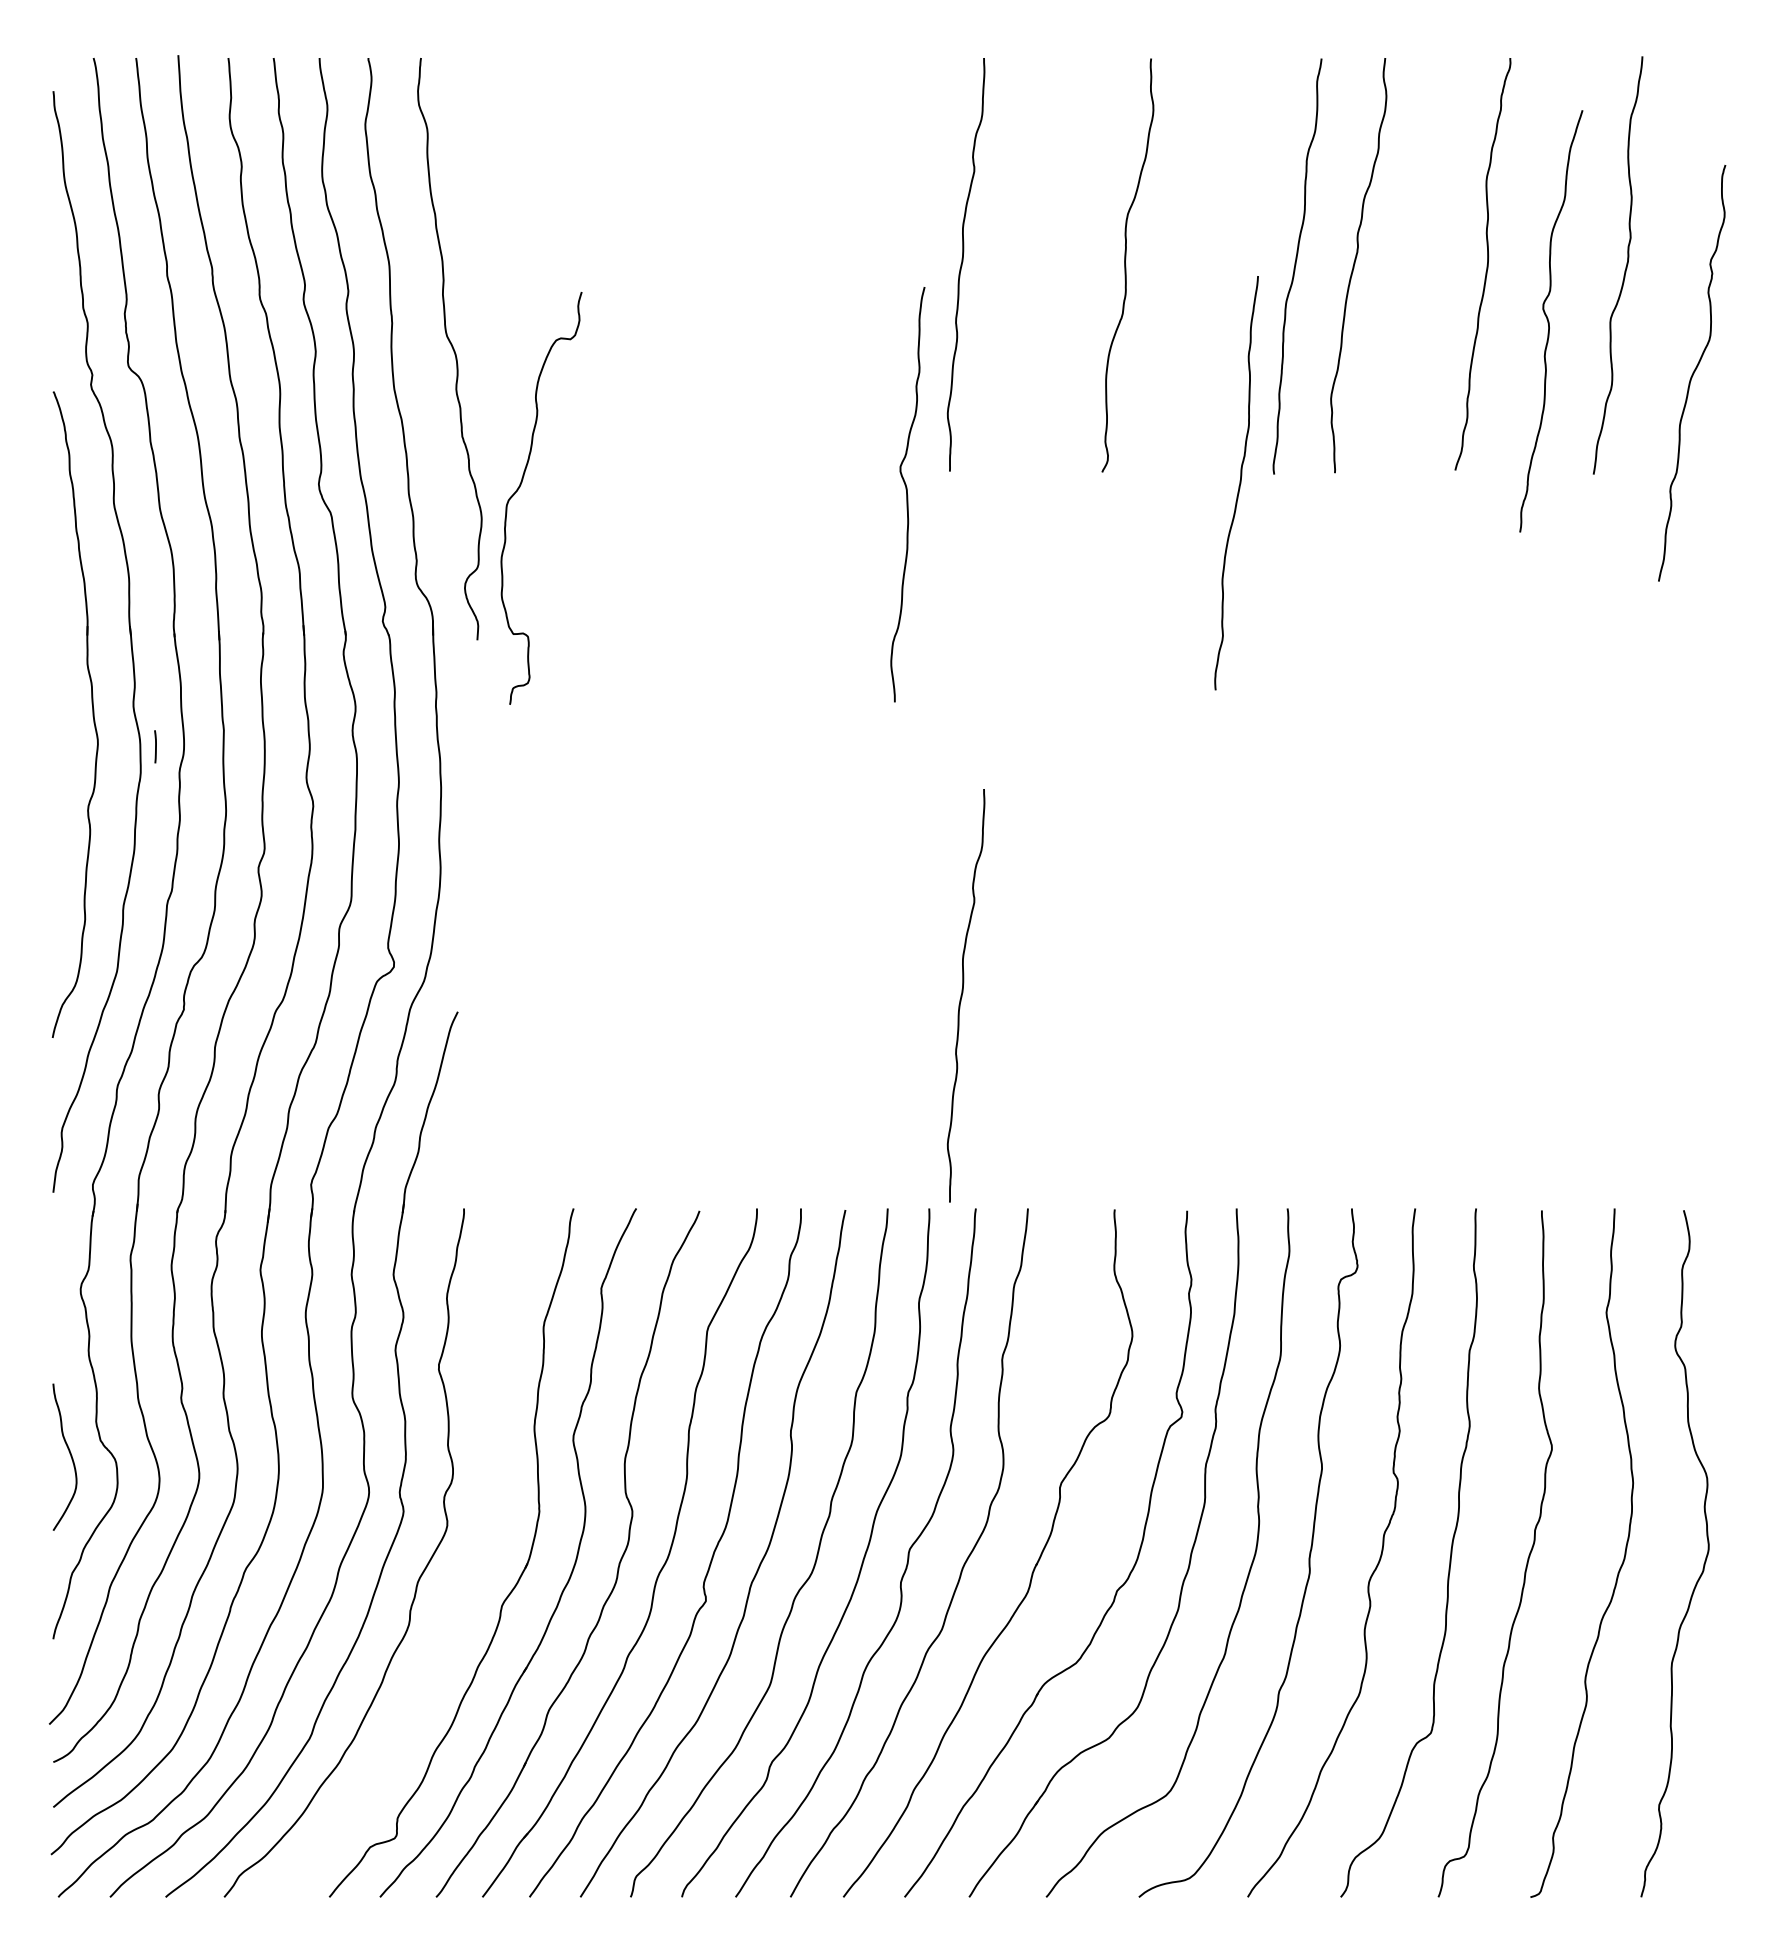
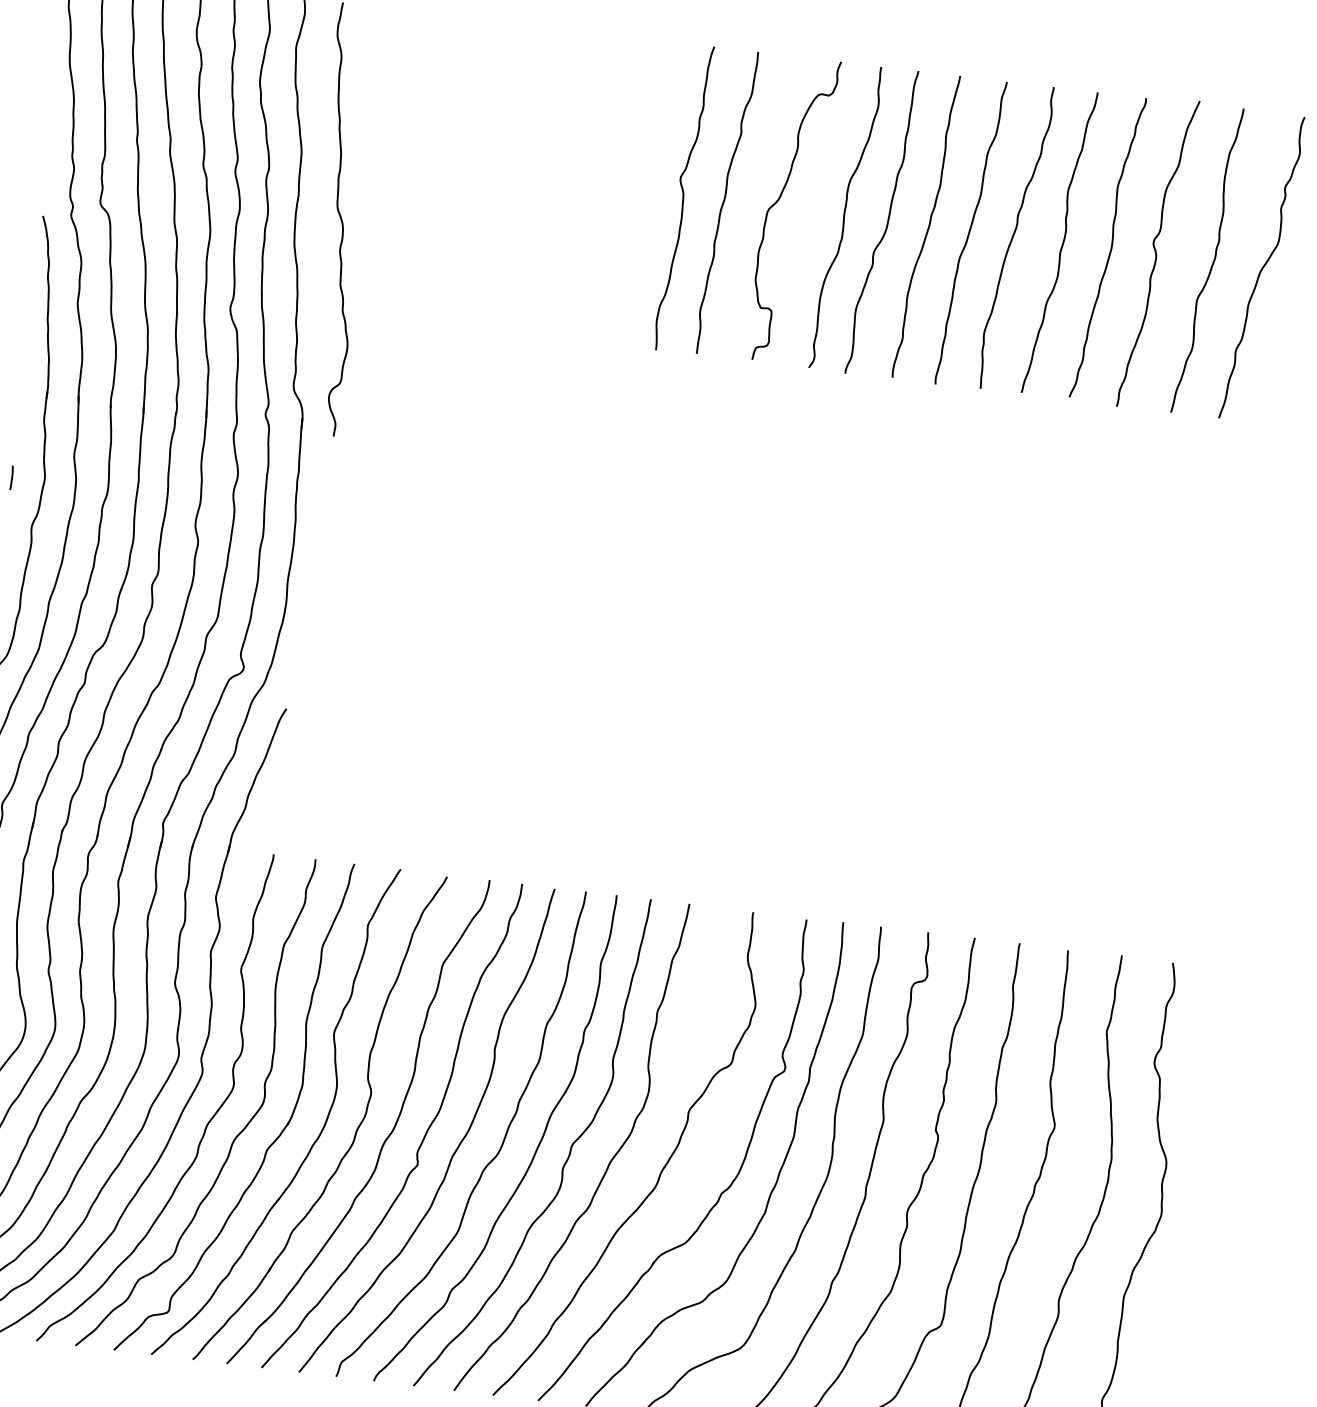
curve: (1421, 264) -> (1062, 242), added
curve: (1183, 266) -> (886, 223), added
curve: (1549, 321) -> (1156, 253), moved
curve: (1692, 373) -> (1262, 267), moved
curve: (1239, 483) -> (928, 227), moved
curve: (520, 487) -> (778, 200), moved
curve: (907, 494) -> (683, 198), moved
line: (155, 746) -> (11, 477), moved
curve: (963, 993) -> (660, 739), removed
curve: (457, 1593) -> (235, 1137), added

